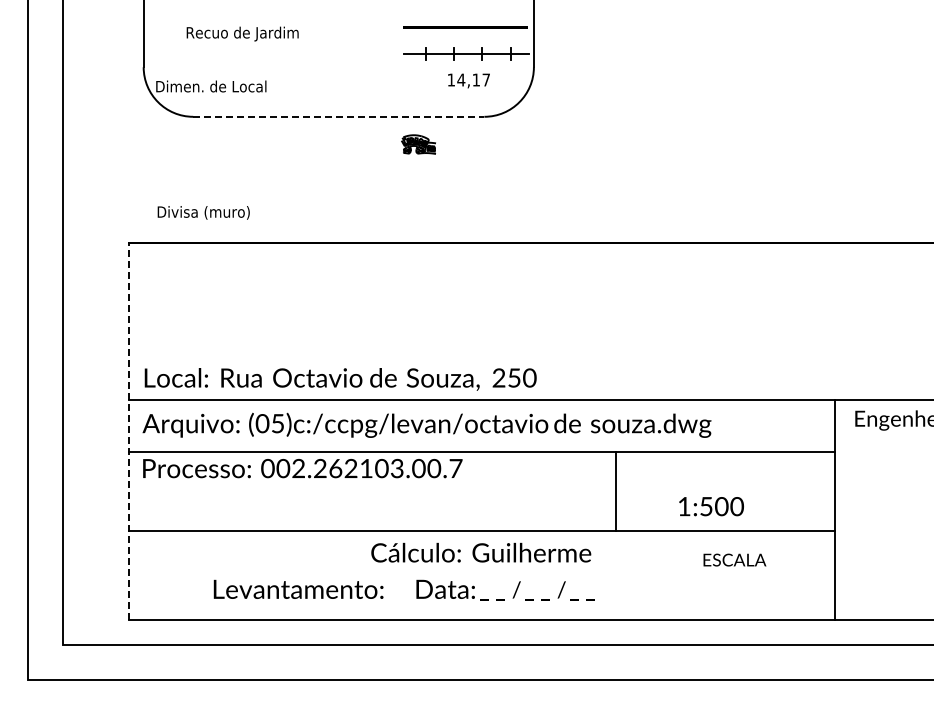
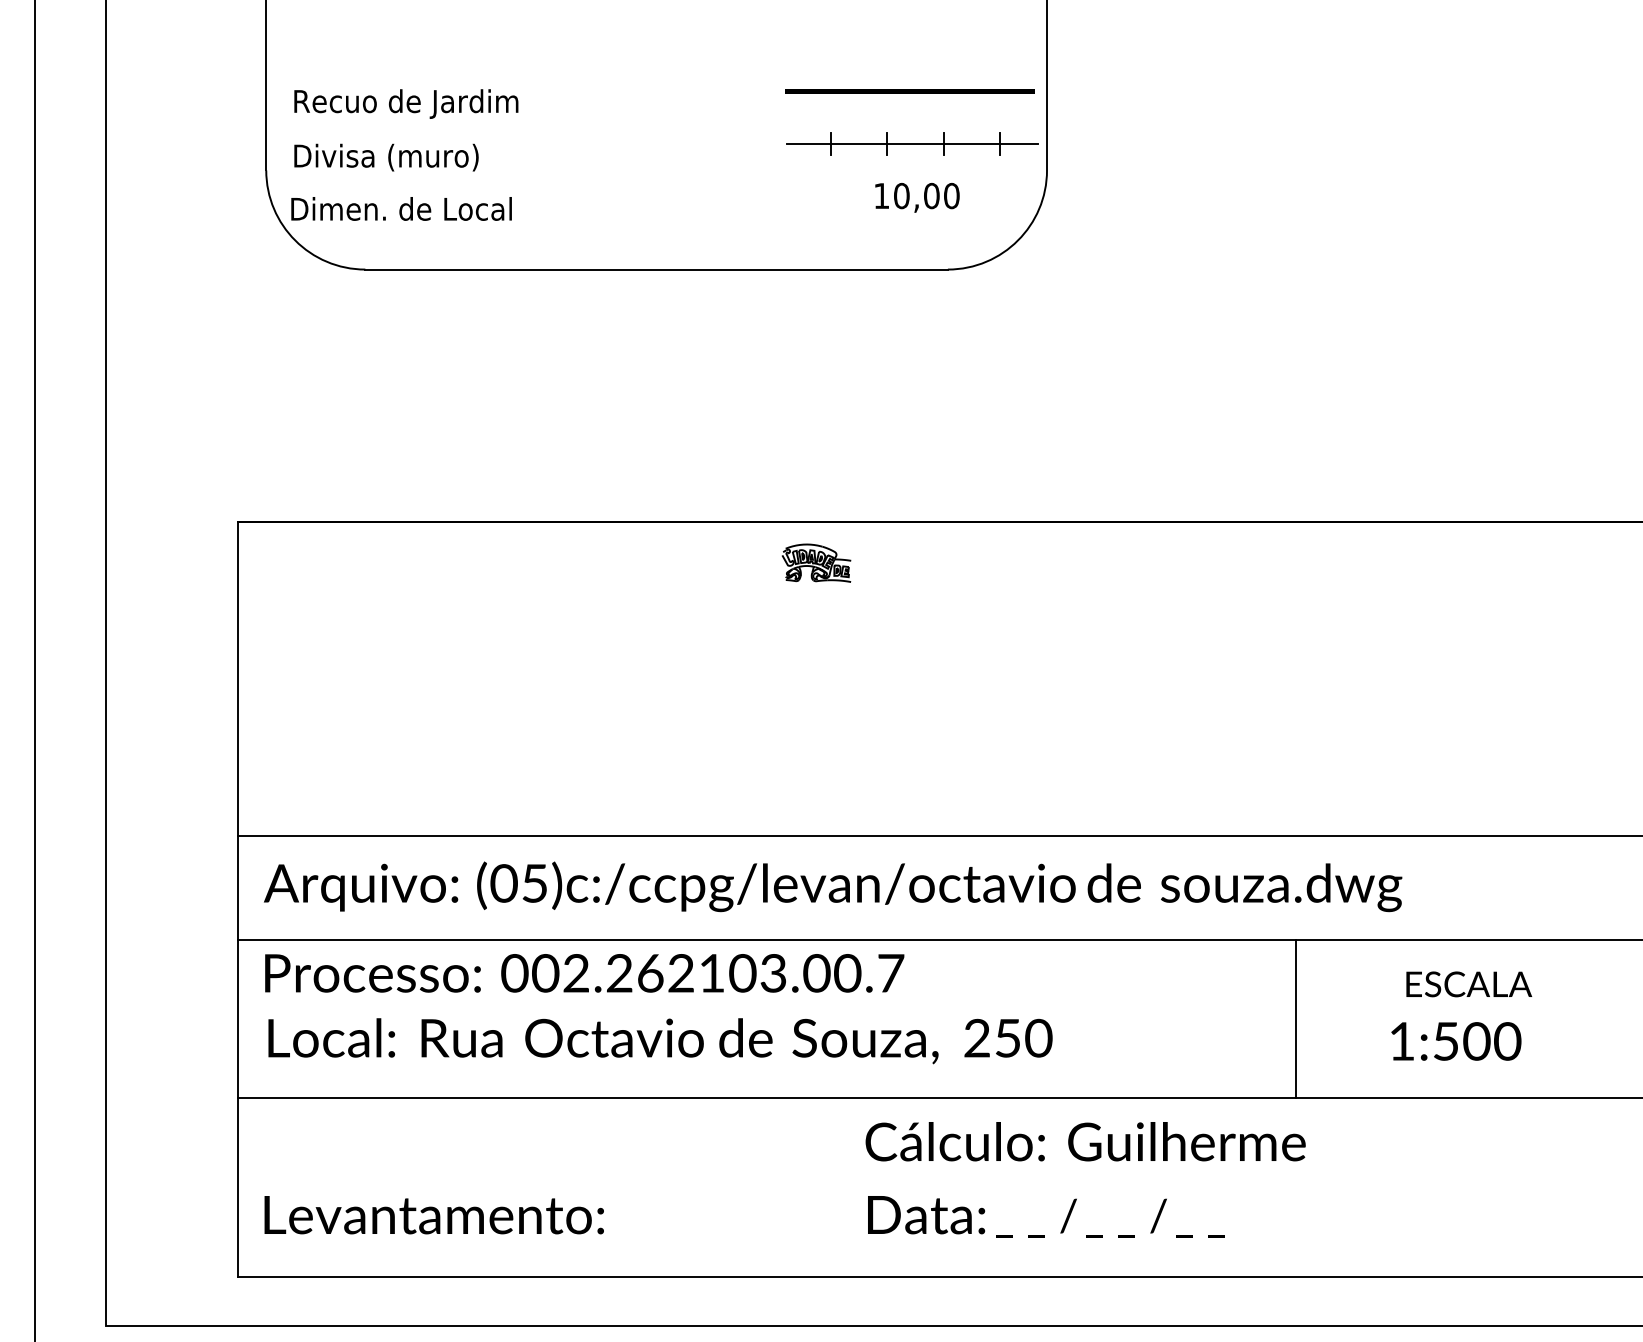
text: (242, 33) -> (405, 102), moved
text: (473, 79) -> (926, 194), 14,17 -> 10,00
line: (338, 116) -> (656, 268), dashed -> solid
part: (418, 144) -> (816, 563), moved
text: (203, 212) -> (385, 156), moved
text: (340, 379) -> (660, 1041), moved
line: (129, 431) -> (237, 899), dashed -> solid
line: (616, 490) -> (1296, 1017), moved
text: (711, 506) -> (1456, 1041), moved
text: (481, 552) -> (1086, 1141), moved
text: (734, 559) -> (1468, 983), moved
text: (298, 588) -> (433, 1213), moved
text: (505, 589) -> (1046, 1215), moved

